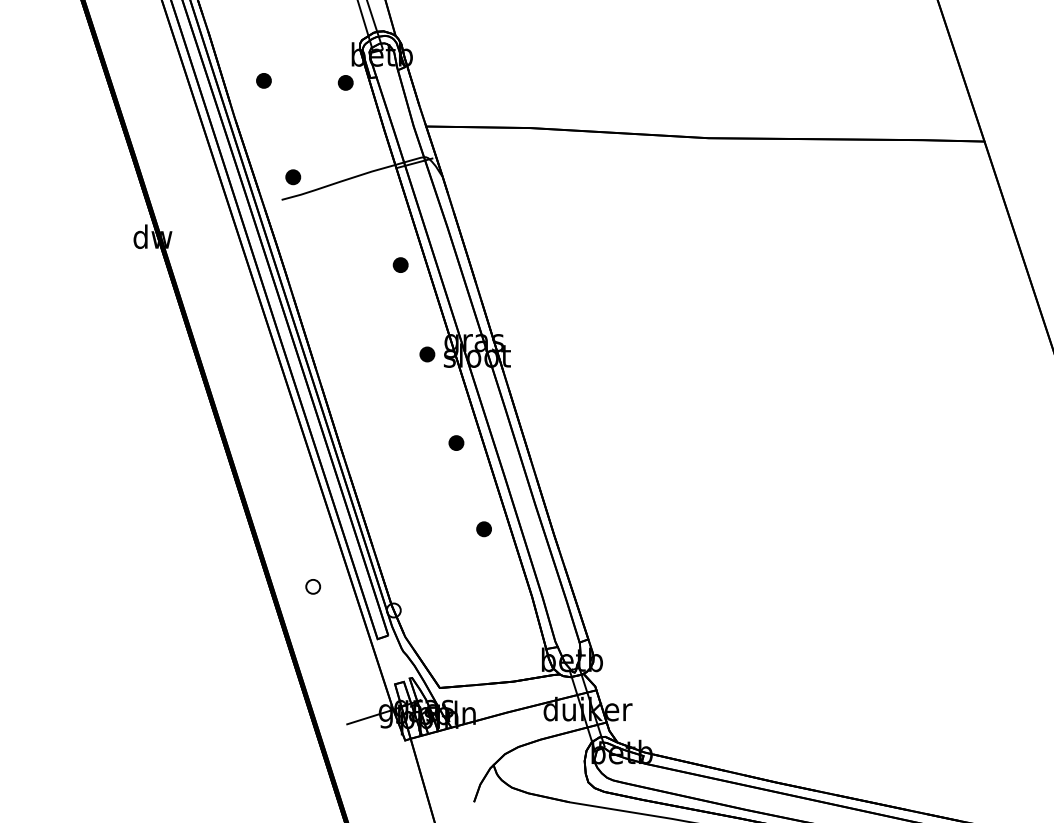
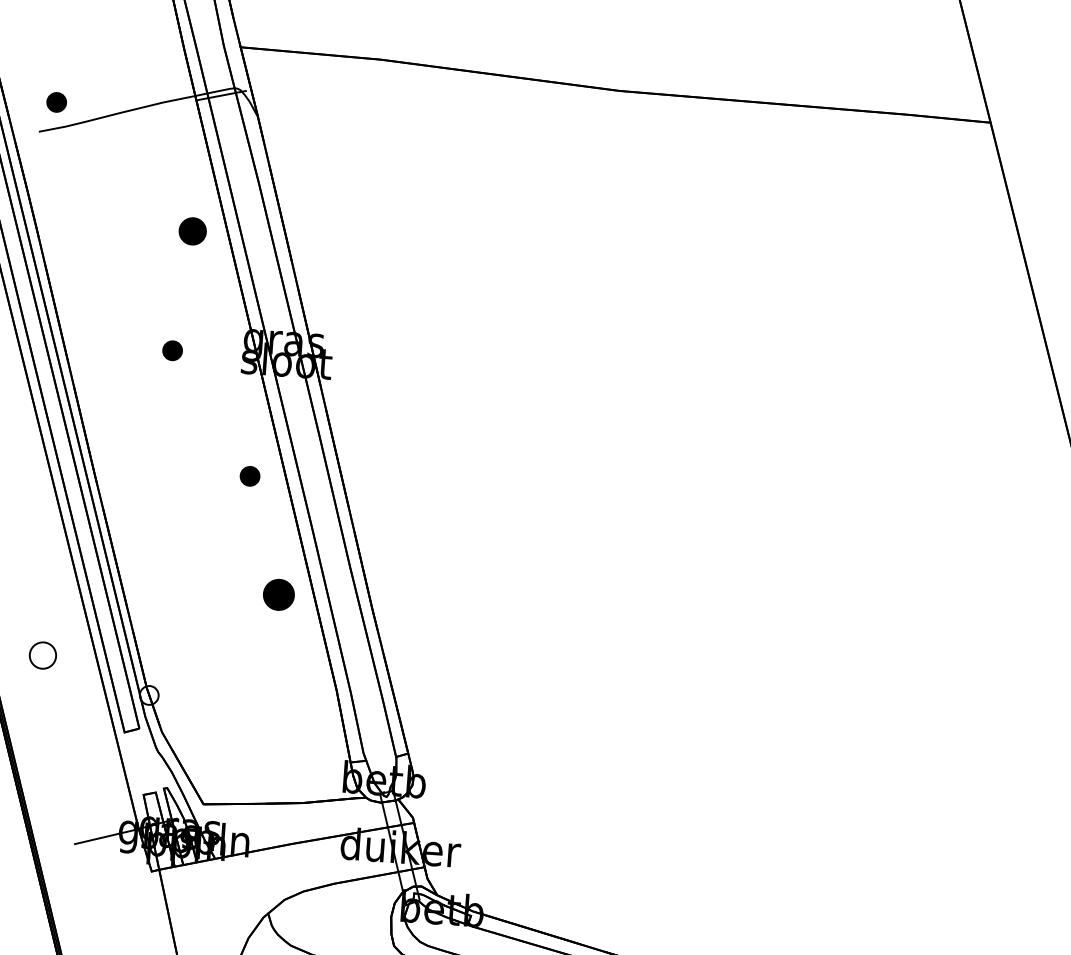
part: (400, 264) -> (192, 230), size x1.4
part: (427, 354) -> (172, 350), moved
part: (483, 529) -> (277, 595), size x1.6
part: (313, 586) -> (43, 655), size x1.4

